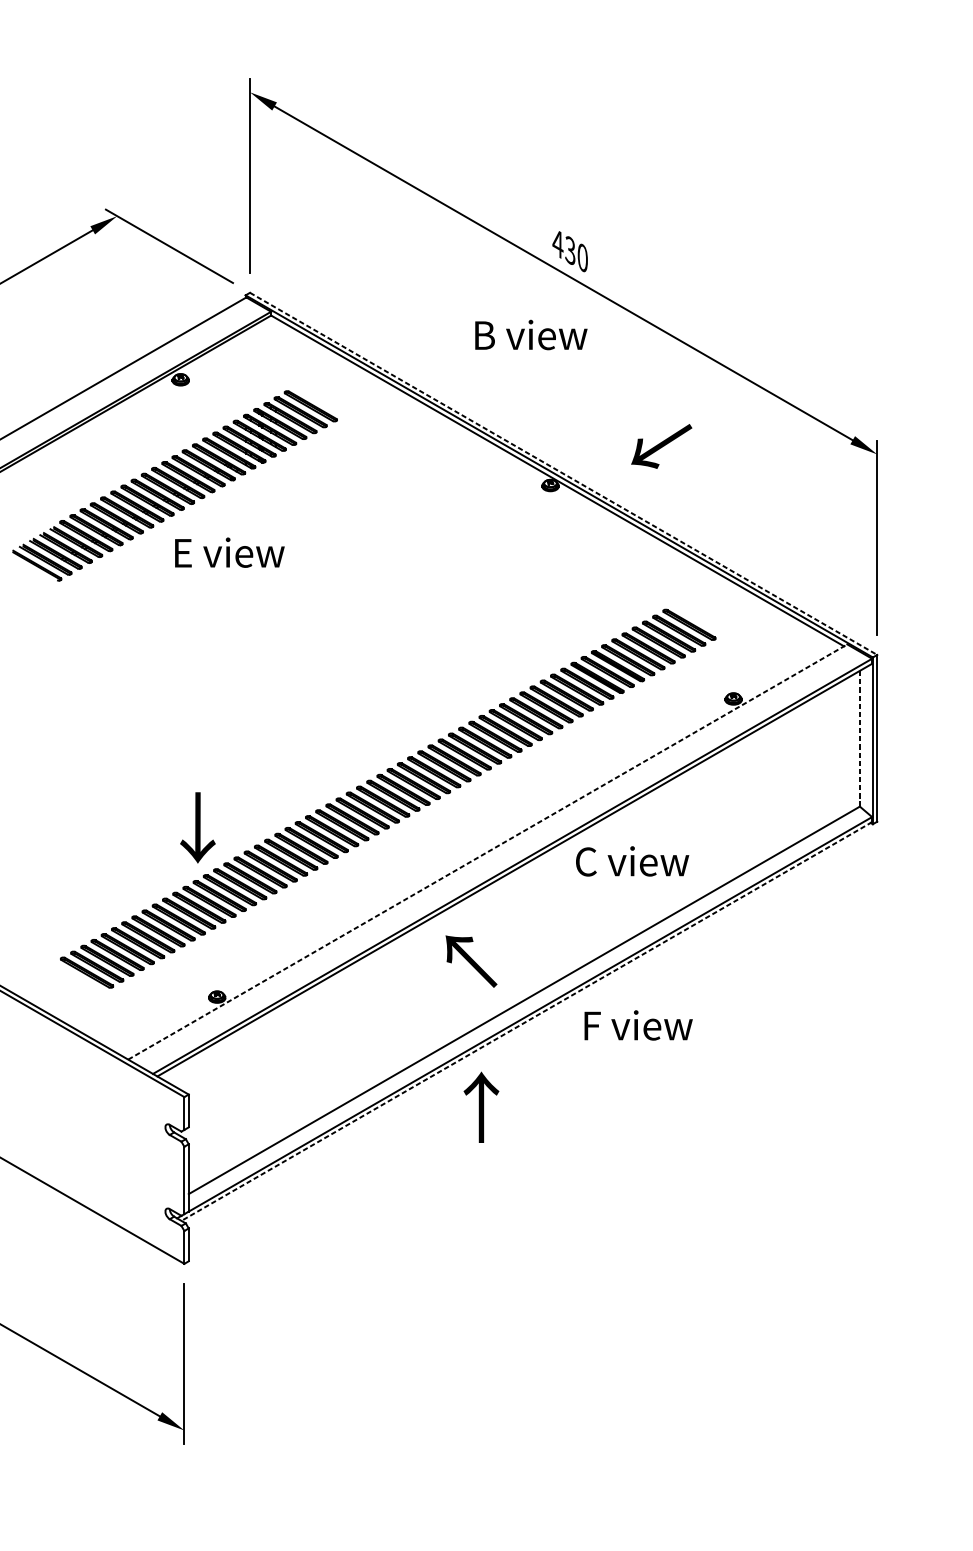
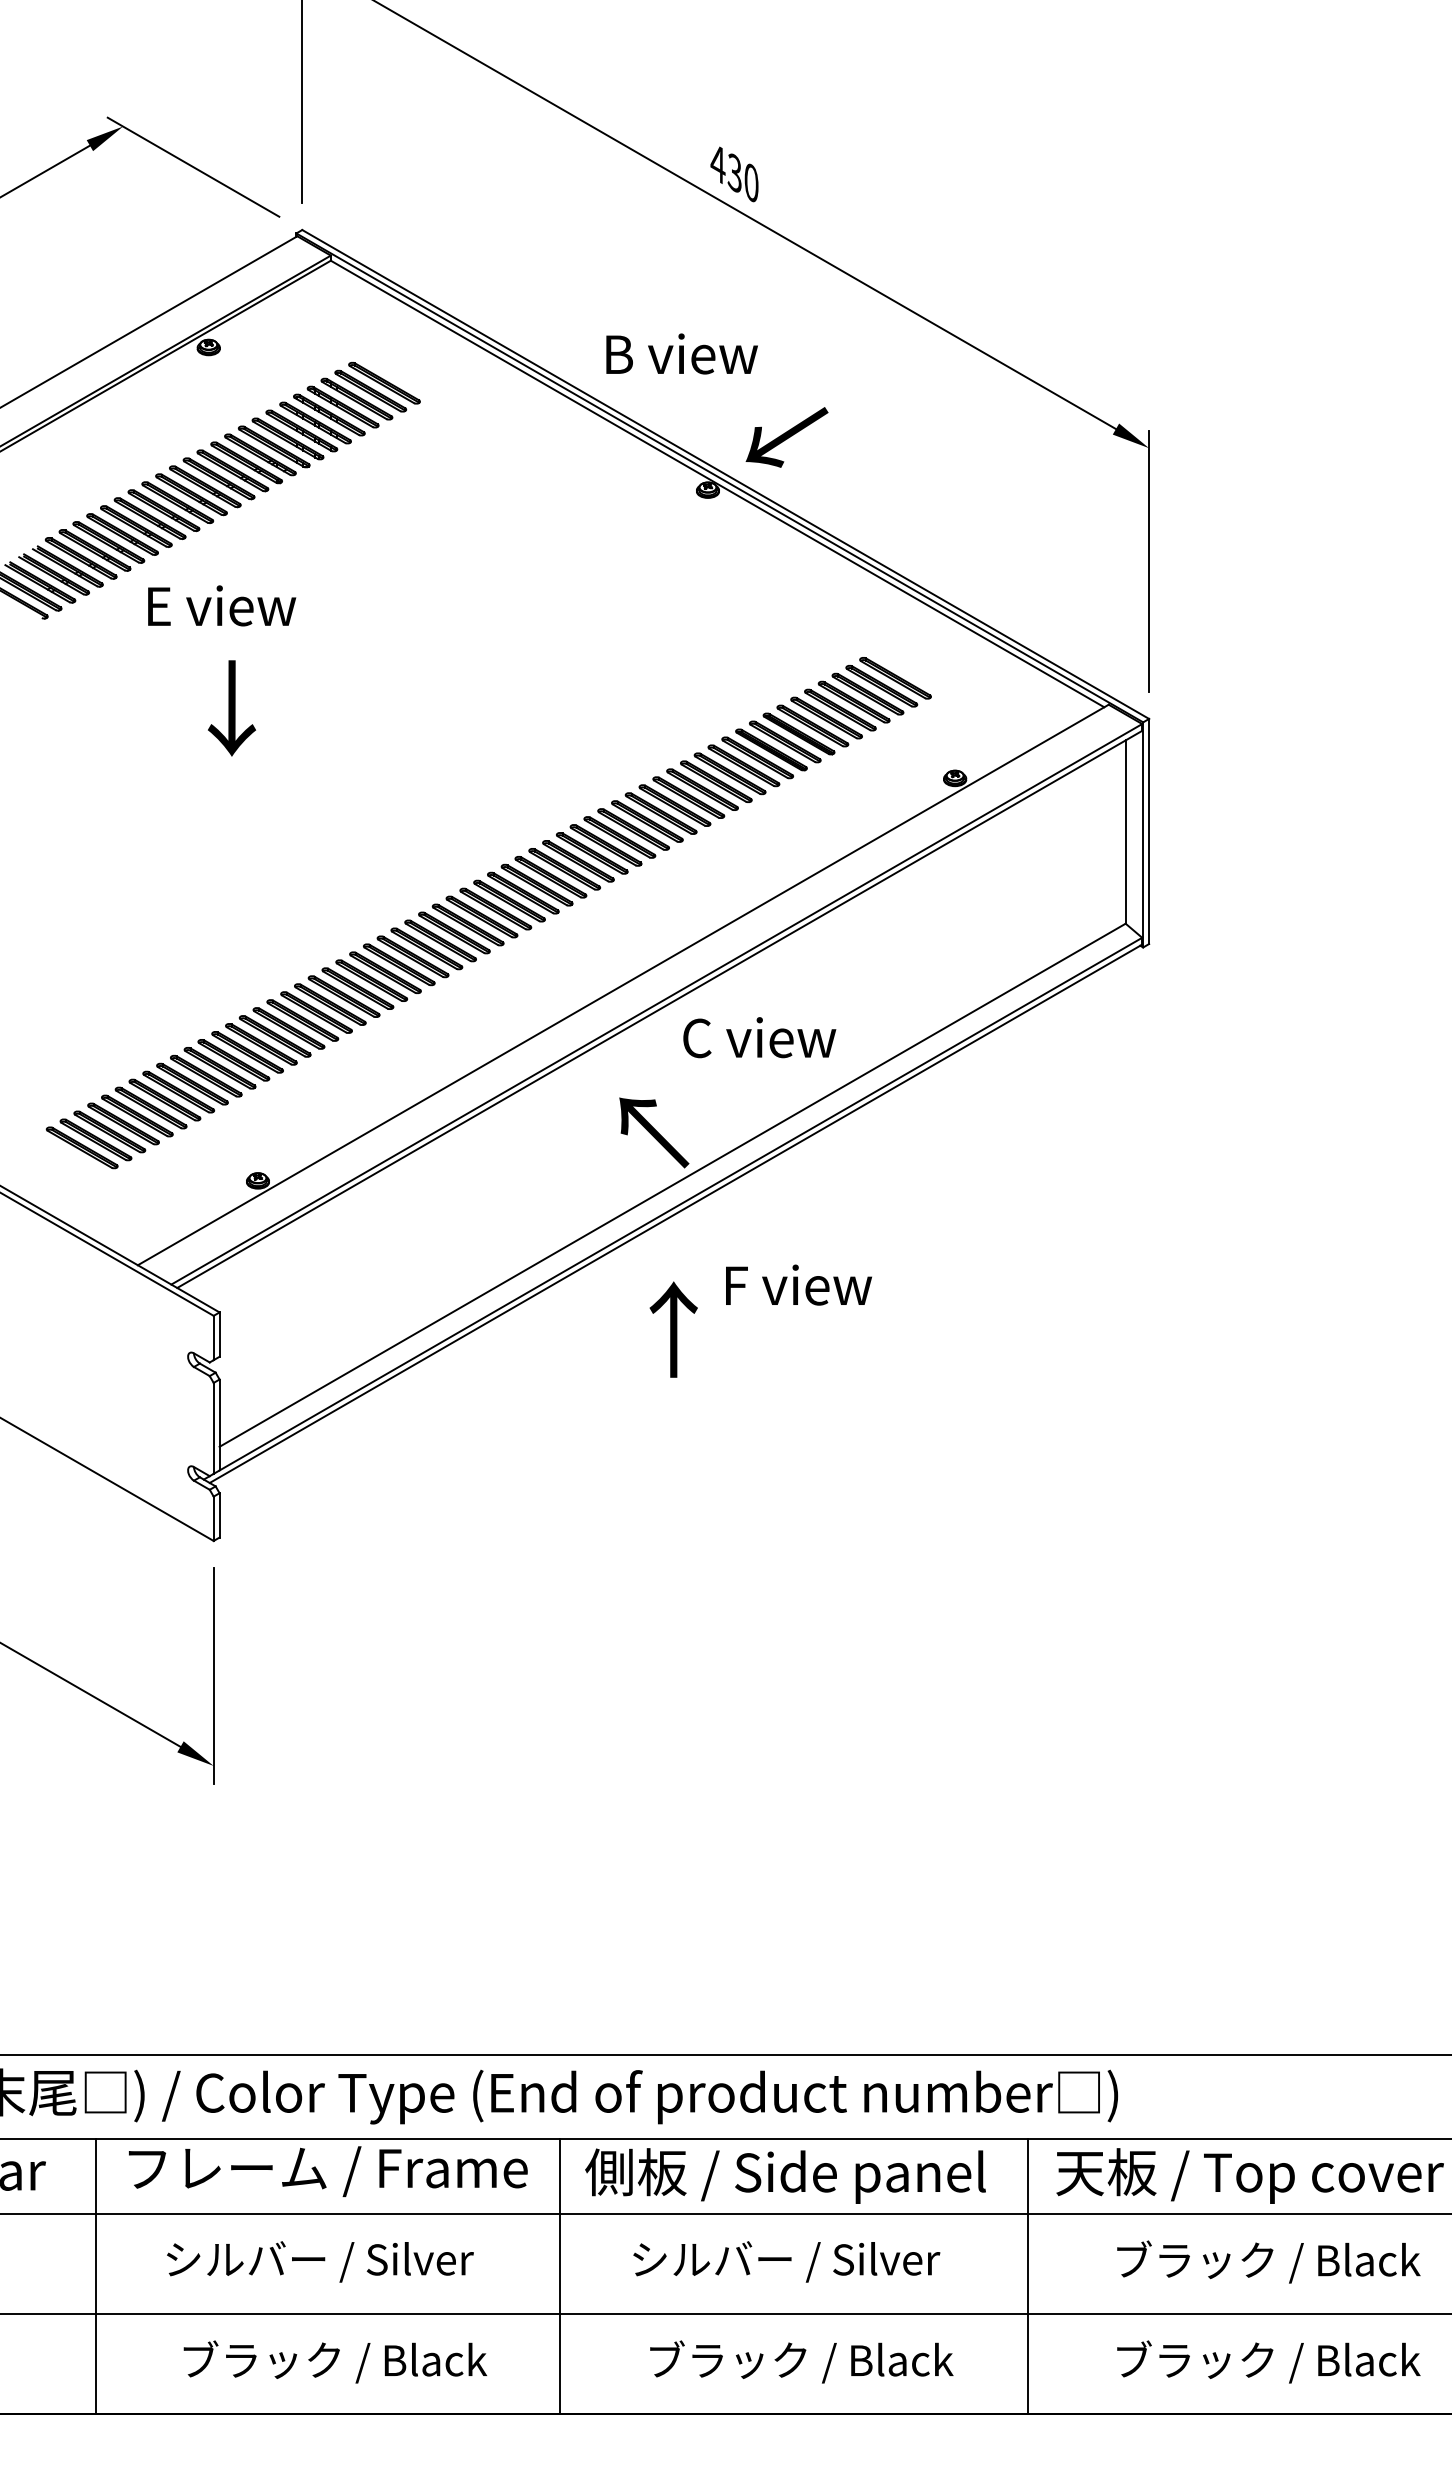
text: (530, 334) -> (681, 353), moved
text: (661, 446) -> (786, 437), moved
line: (563, 473) -> (725, 474), dashed -> solid
text: (230, 552) -> (222, 605), moved
line: (859, 739) -> (1125, 832), dashed -> solid
text: (197, 827) -> (231, 708), moved
line: (487, 851) -> (623, 984), dashed -> solid
text: (632, 861) -> (759, 1037), moved
text: (471, 961) -> (654, 1132), moved
line: (526, 1022) -> (675, 1214), dashed -> solid
text: (638, 1024) -> (798, 1284), moved
text: (481, 1107) -> (673, 1329), moved

